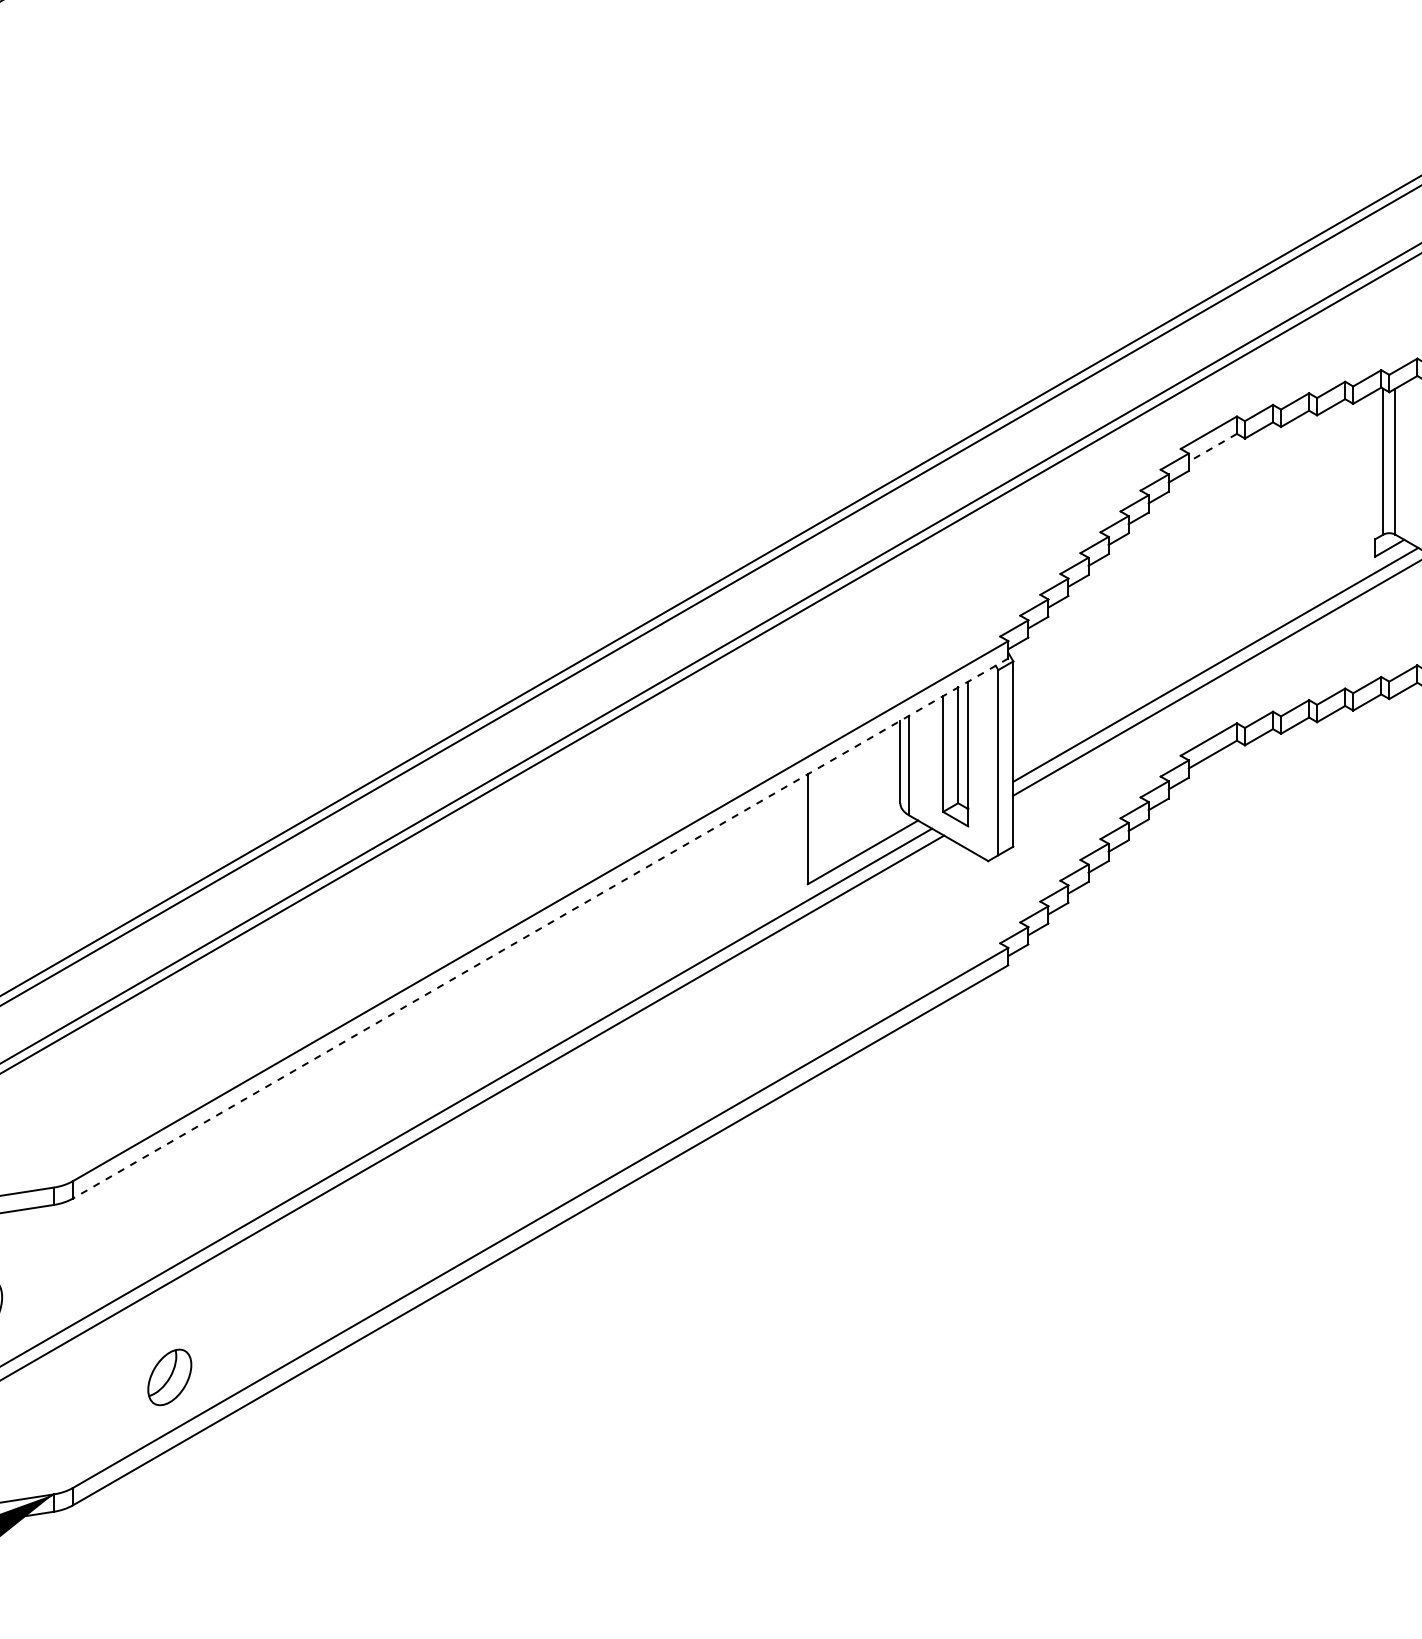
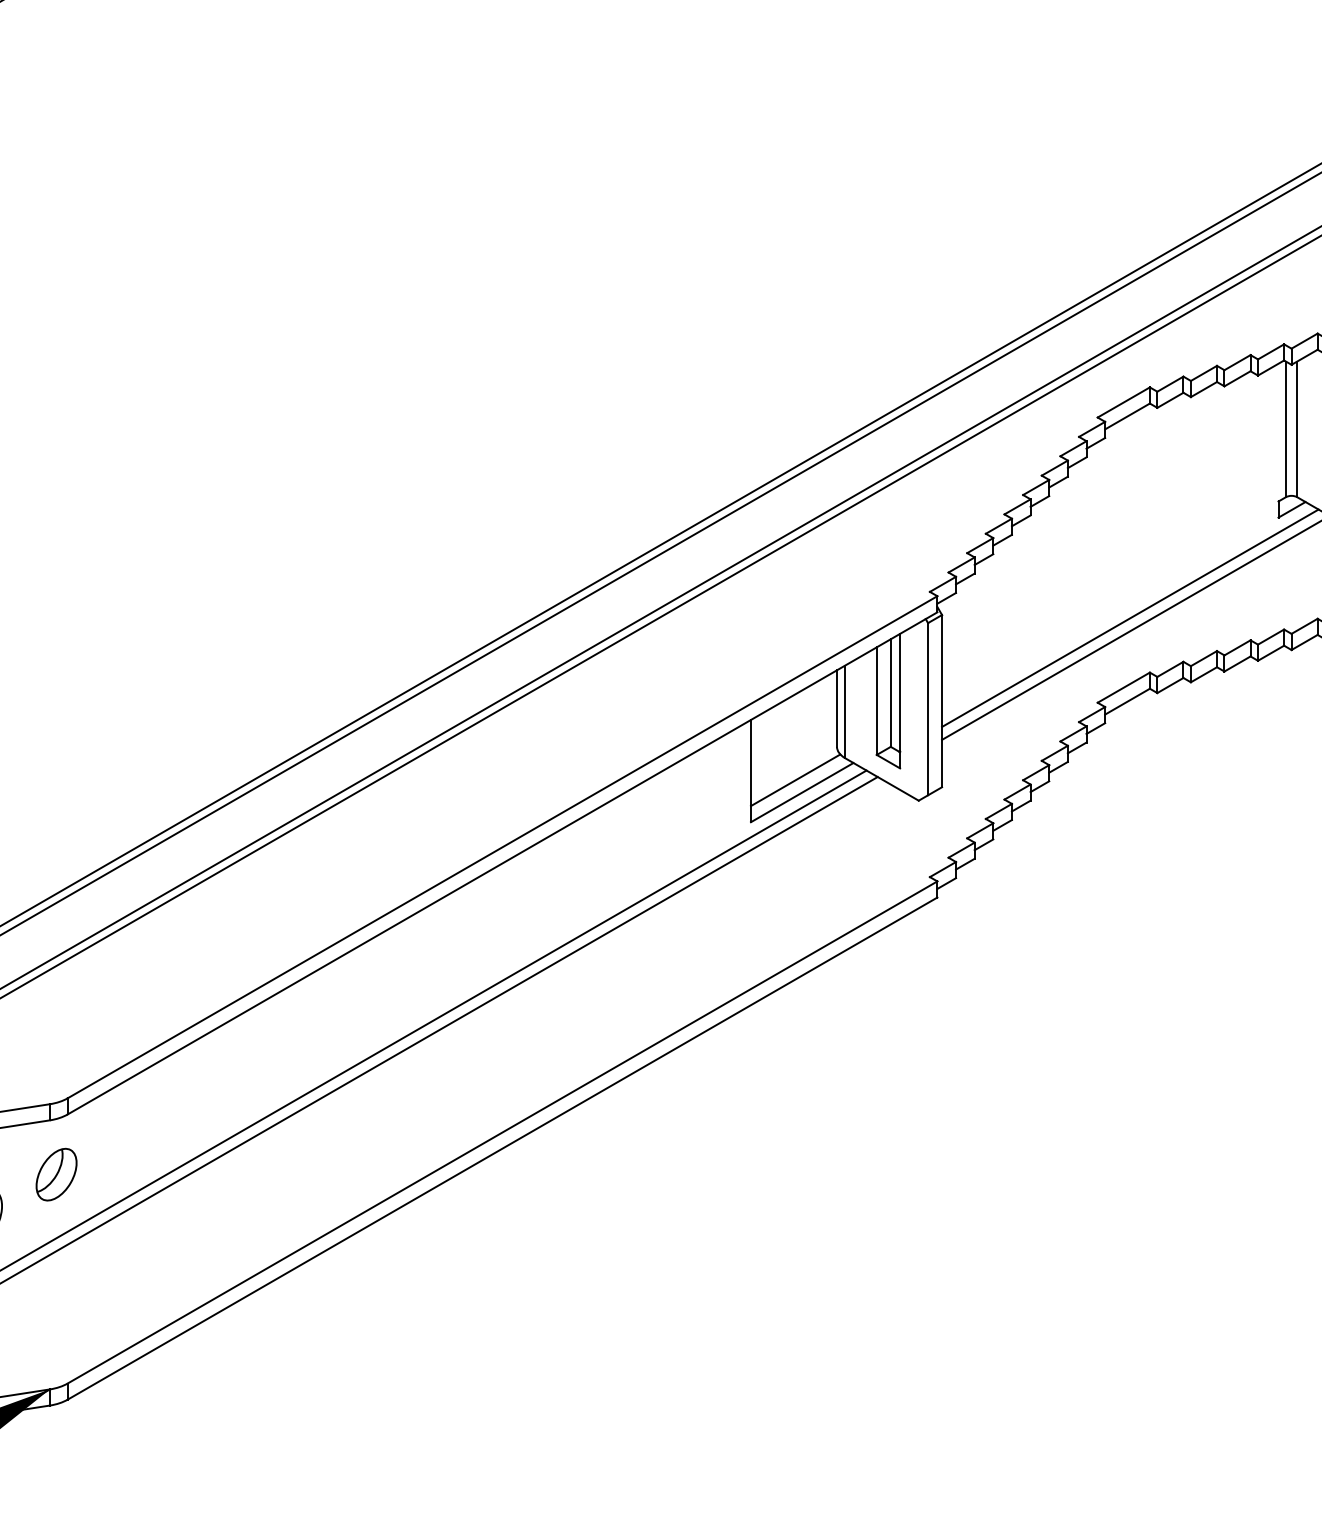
line: (1212, 447) -> (1127, 416), dashed -> solid
line: (855, 838) -> (795, 779), added
line: (540, 928) -> (502, 863), dashed -> solid
part: (169, 1377) -> (56, 1174), moved

